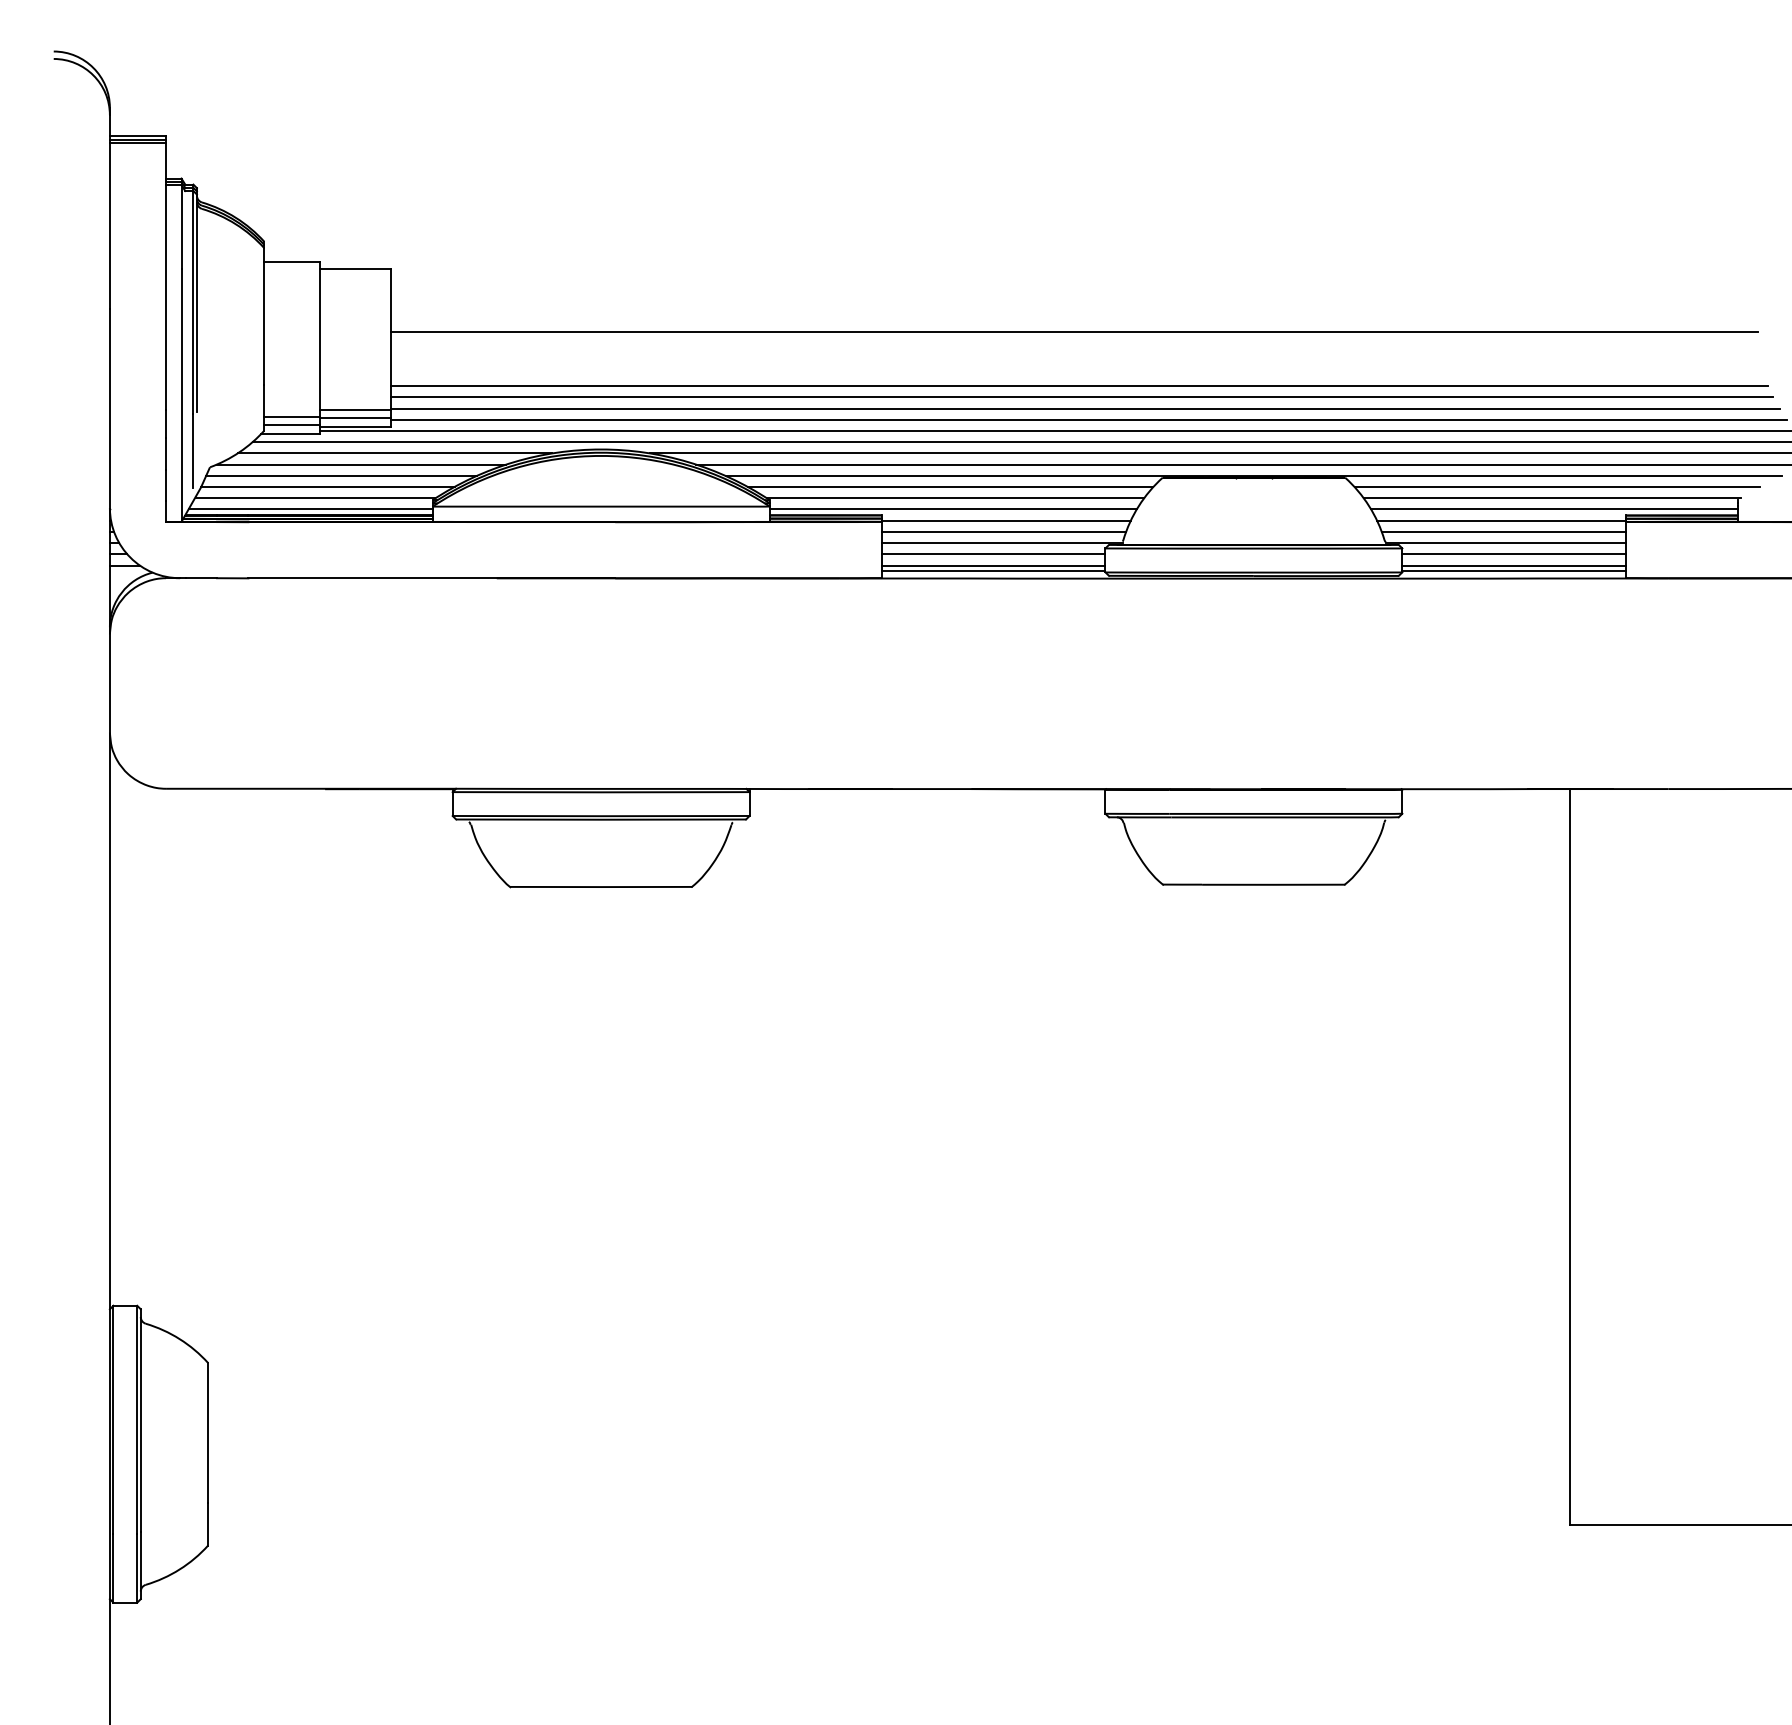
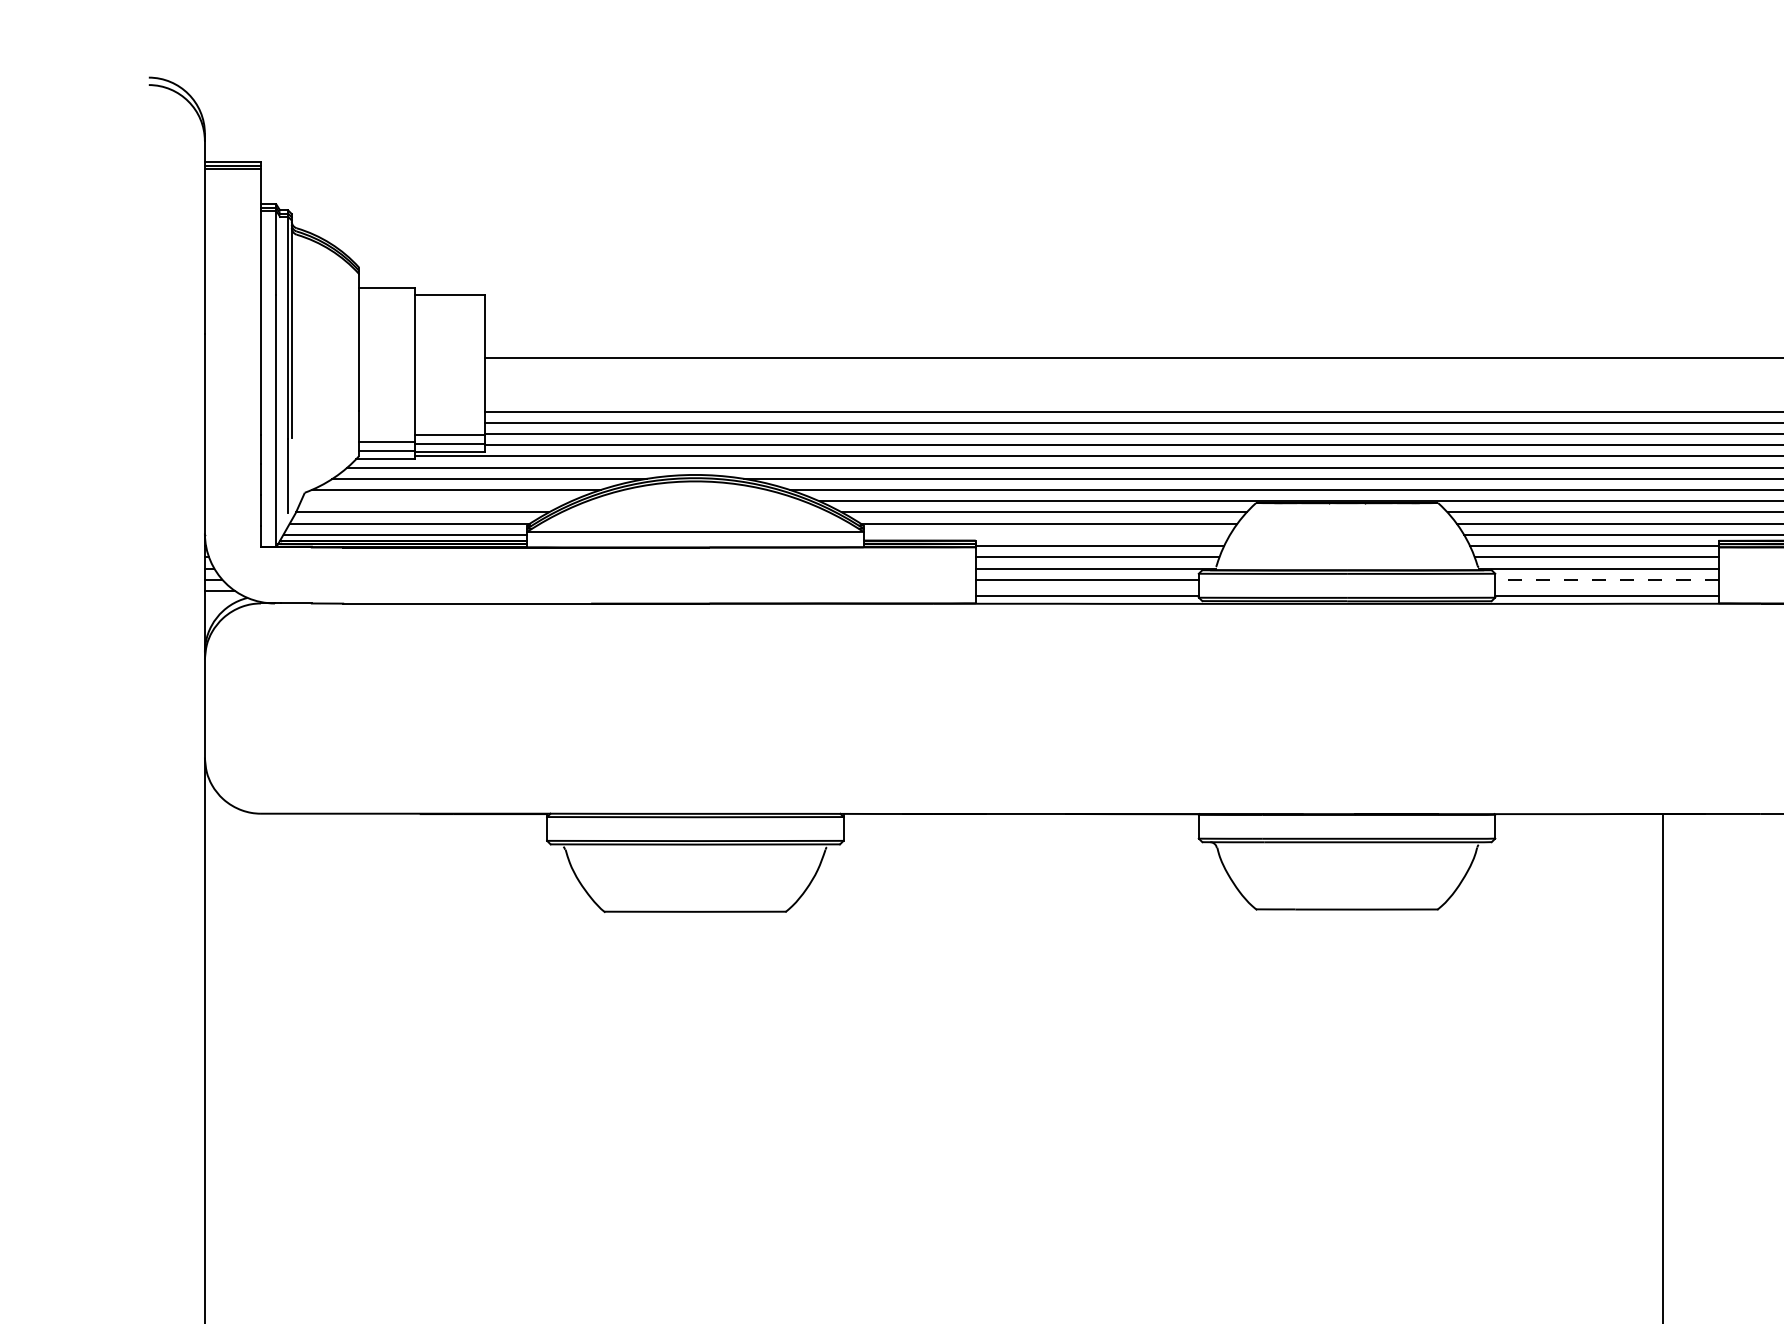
line: (341, 475) -> (436, 500), removed
line: (952, 509) -> (1046, 534), removed
line: (1514, 554) -> (1607, 579), solid -> dashed
line: (993, 565) -> (1087, 590), removed
line: (1513, 565) -> (1606, 590), removed

